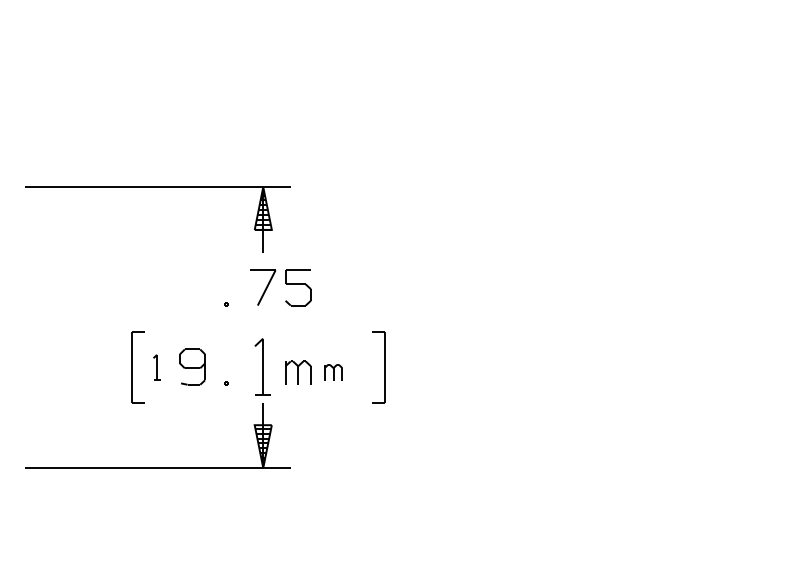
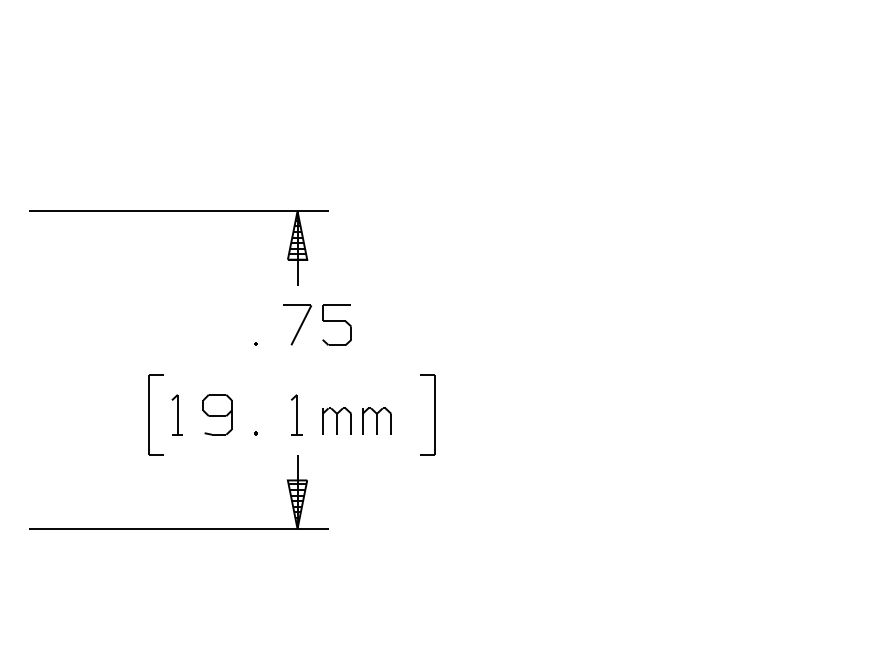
part: (156, 367) -> (176, 415), size x1.43
part: (262, 367) -> (296, 415), size x0.62
part: (333, 372) -> (376, 420), size x1.43

